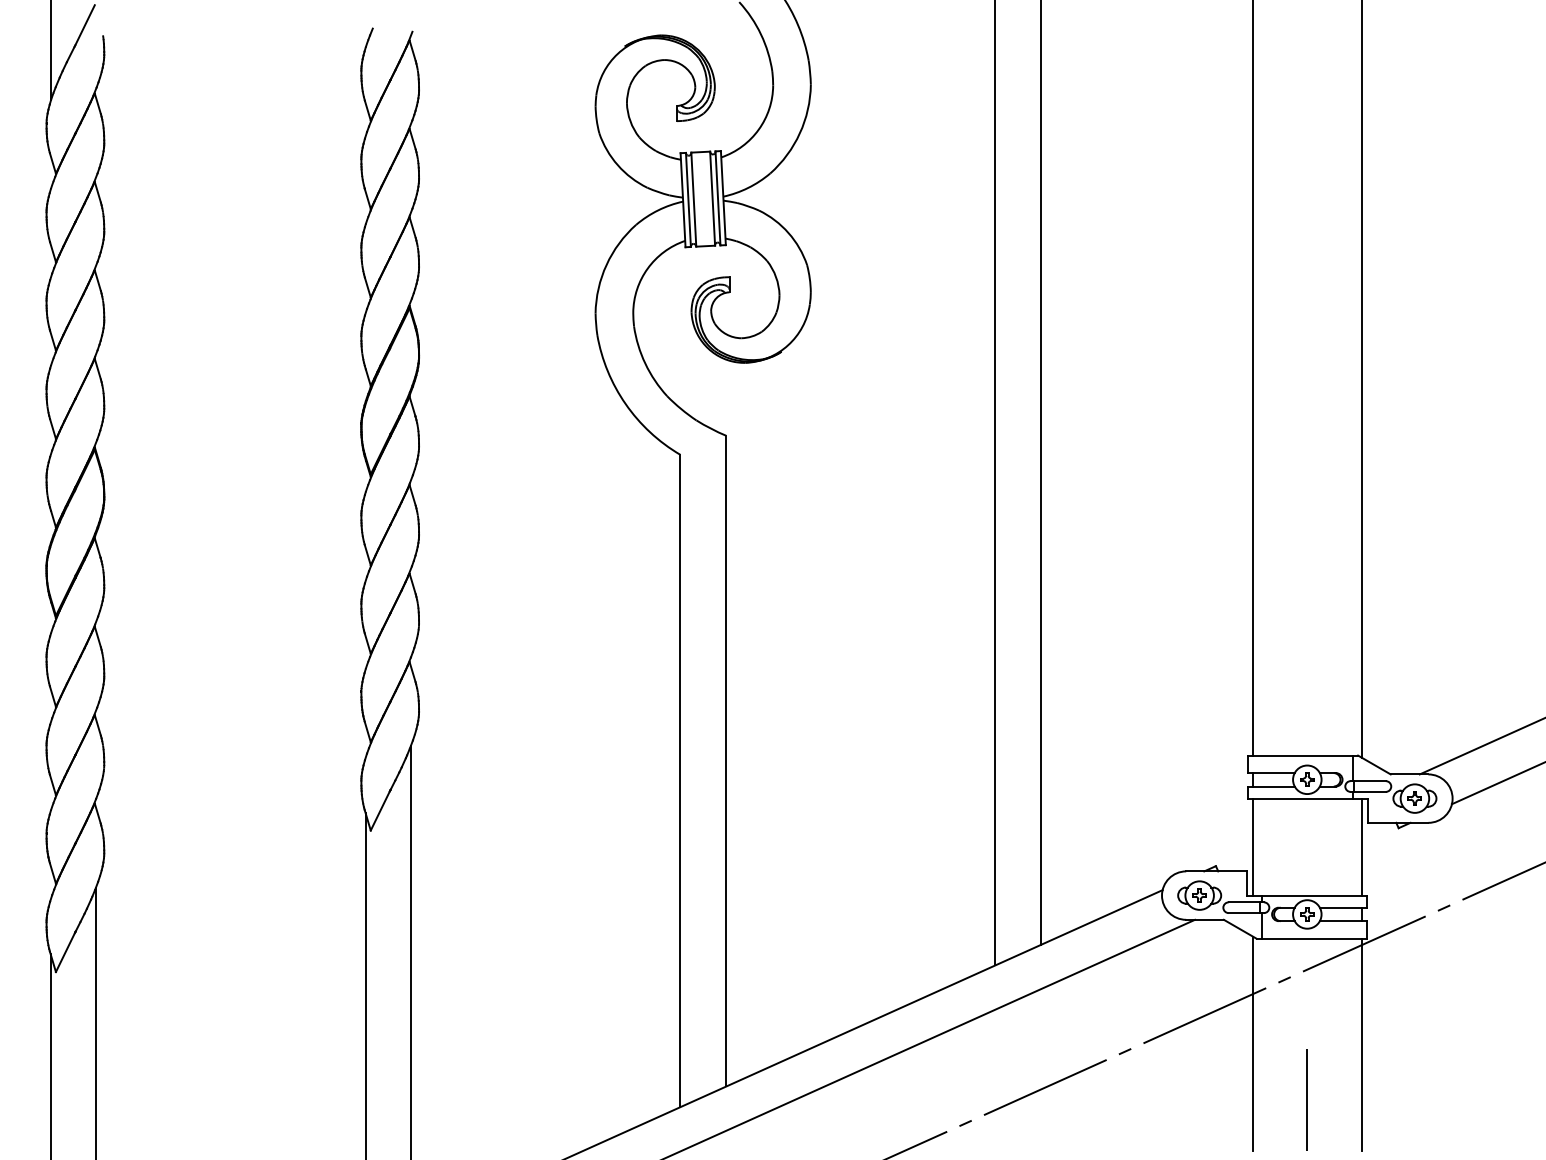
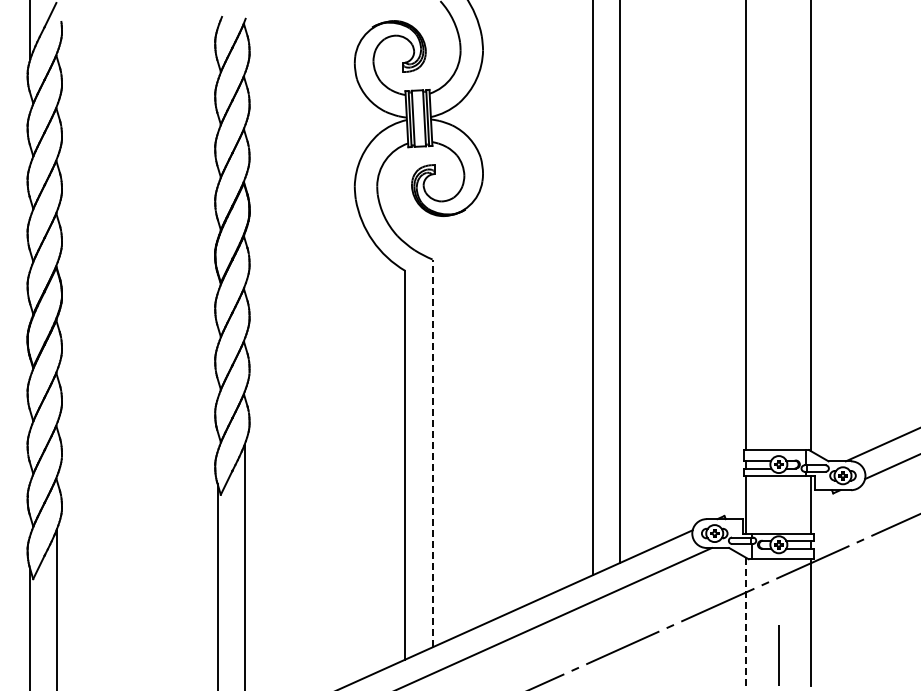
line: (726, 761) -> (432, 453), solid -> dashed
line: (1252, 1043) -> (746, 621), solid -> dashed

